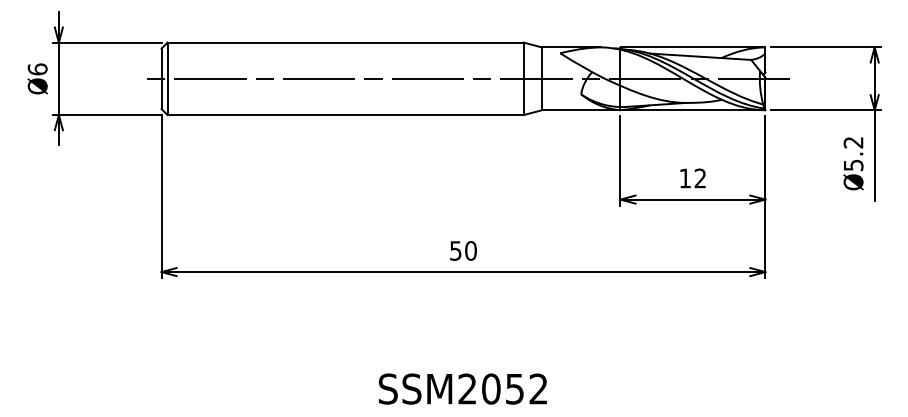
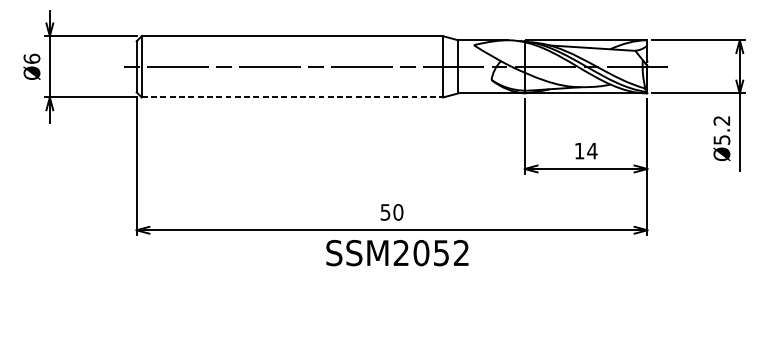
line: (346, 115) -> (293, 97), solid -> dashed
text: (700, 178) -> (592, 151), 12 -> 14
text: (462, 388) -> (397, 252), moved

